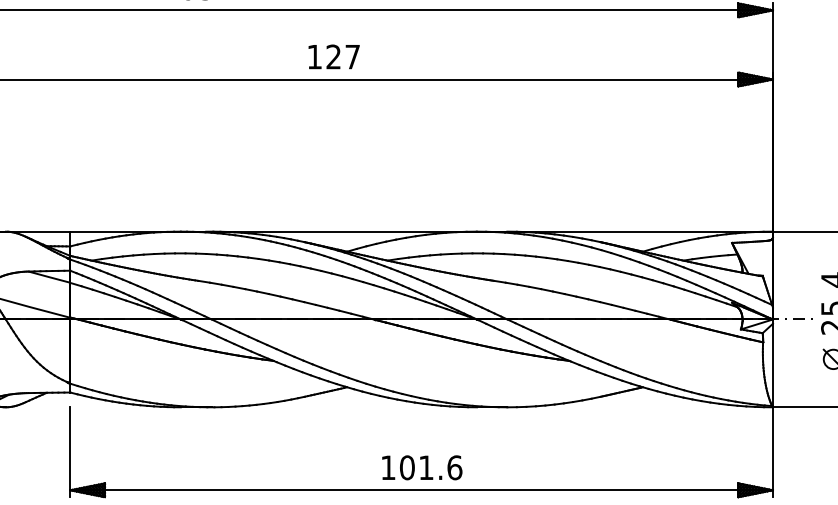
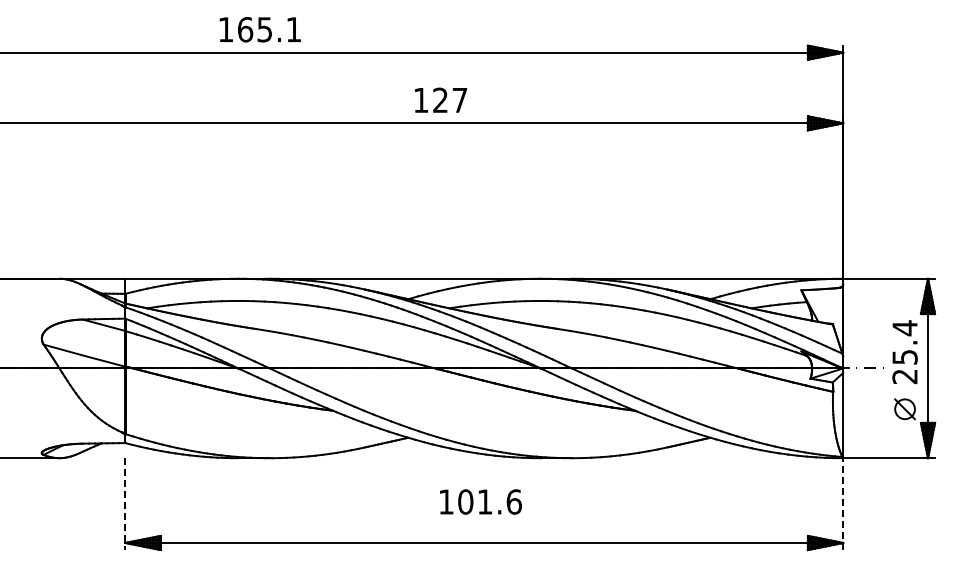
text: (334, 56) -> (441, 99), moved
line: (70, 452) -> (125, 504), solid -> dashed
line: (773, 452) -> (843, 504), solid -> dashed
text: (421, 467) -> (480, 501), moved

